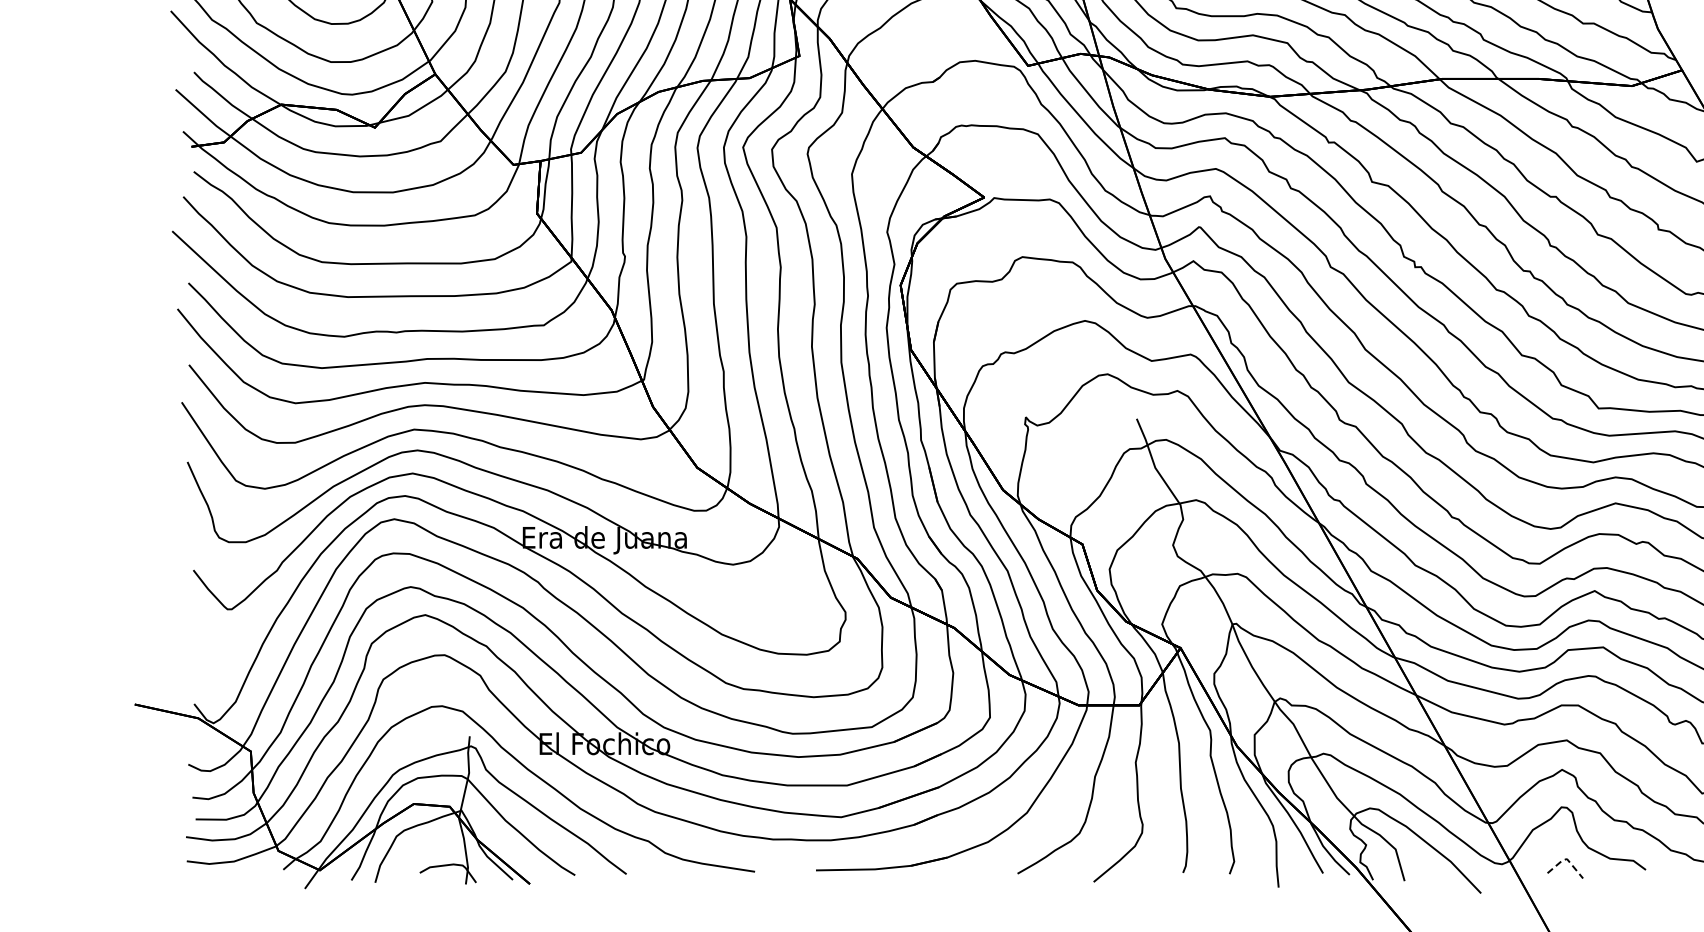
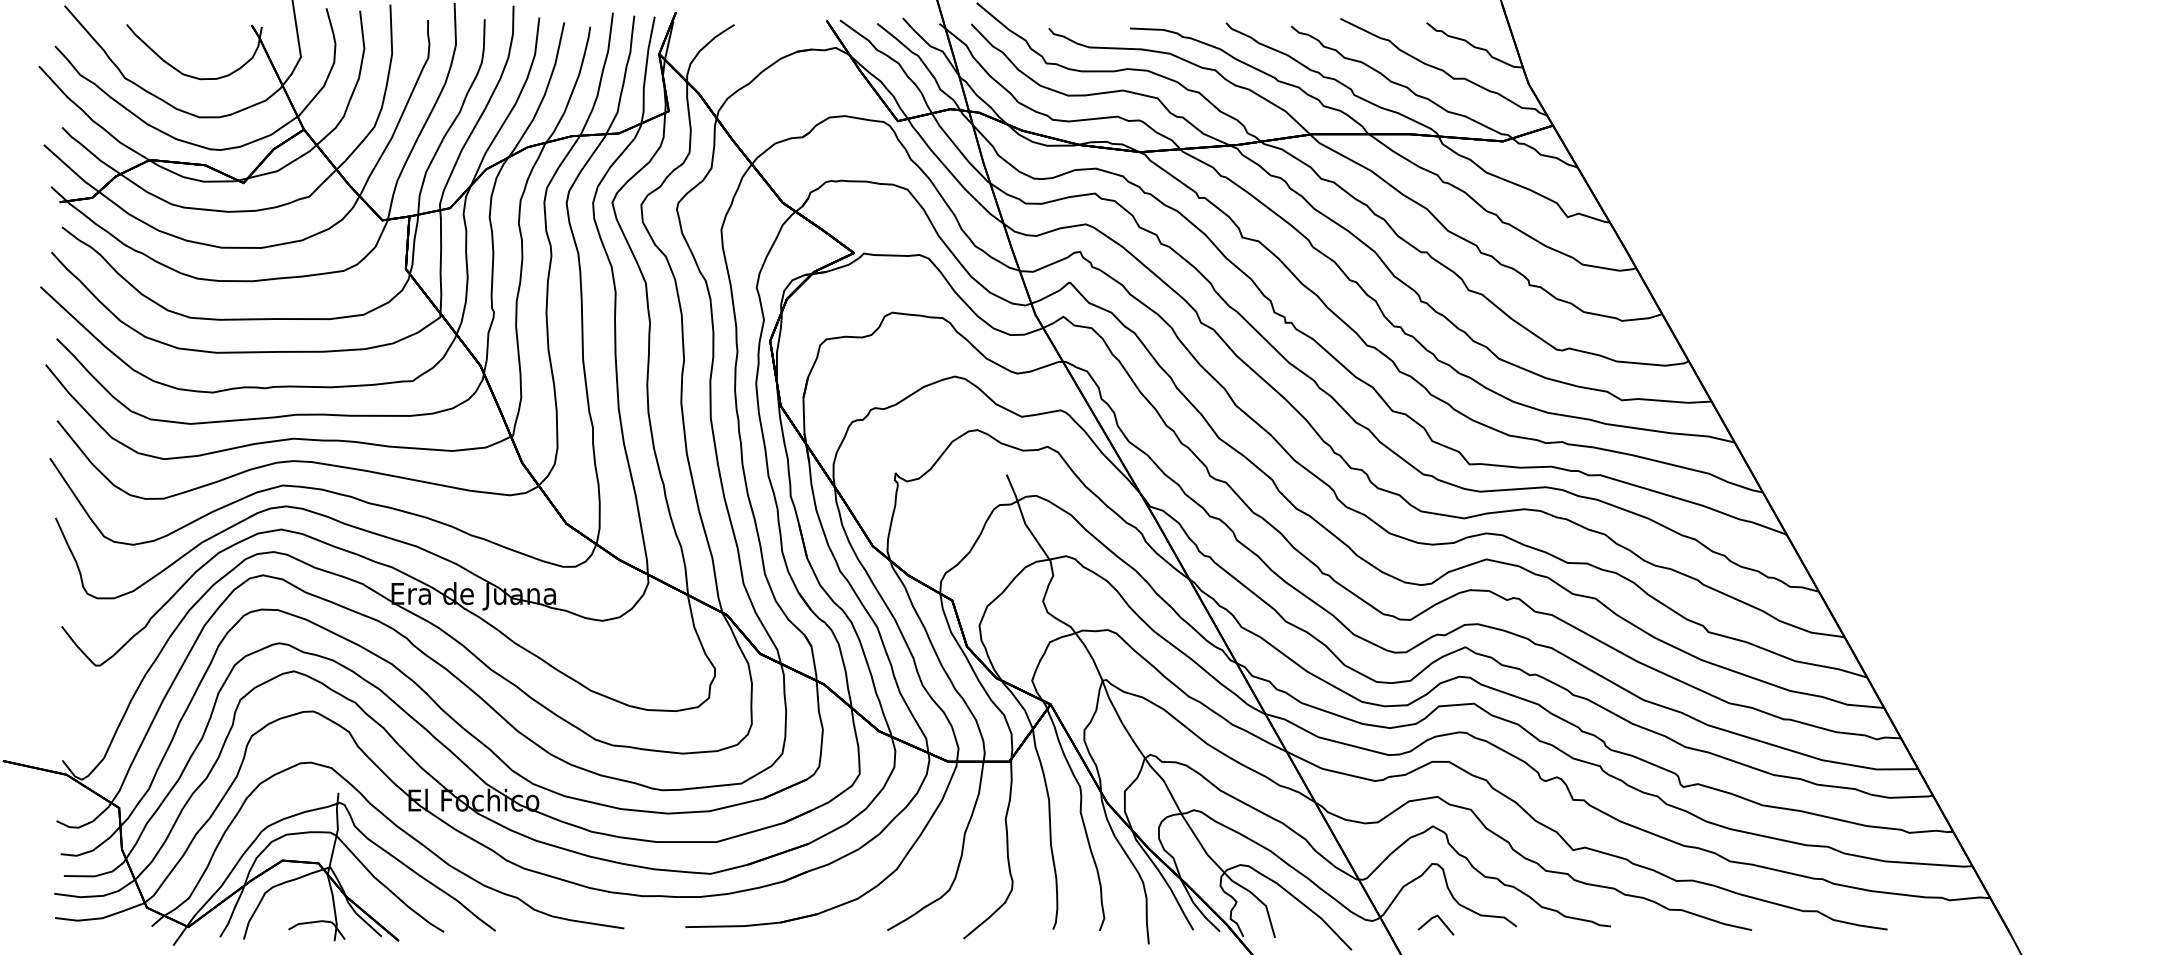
line: (1566, 858) -> (1437, 915), dashed -> solid

